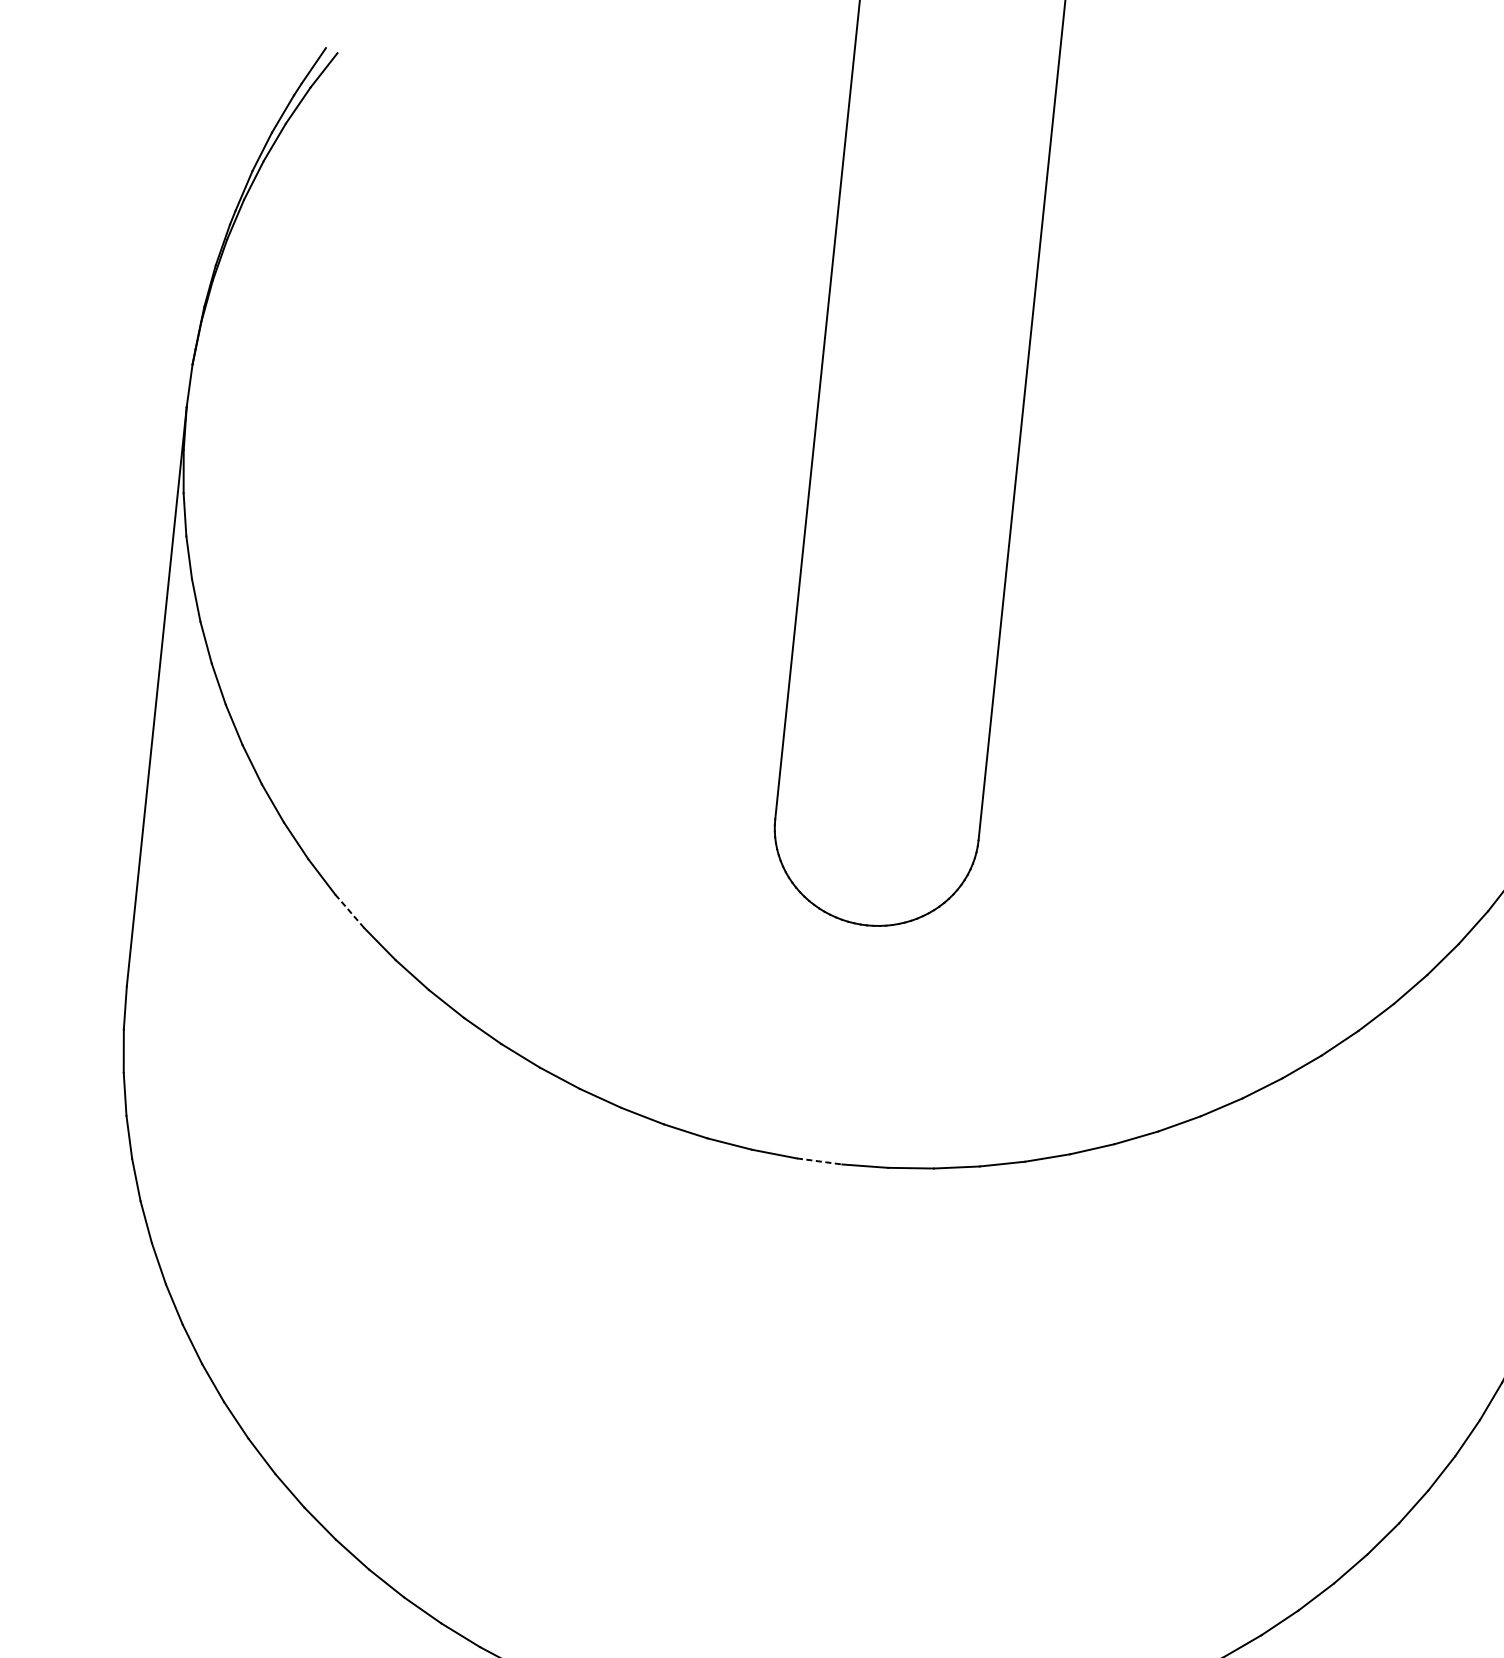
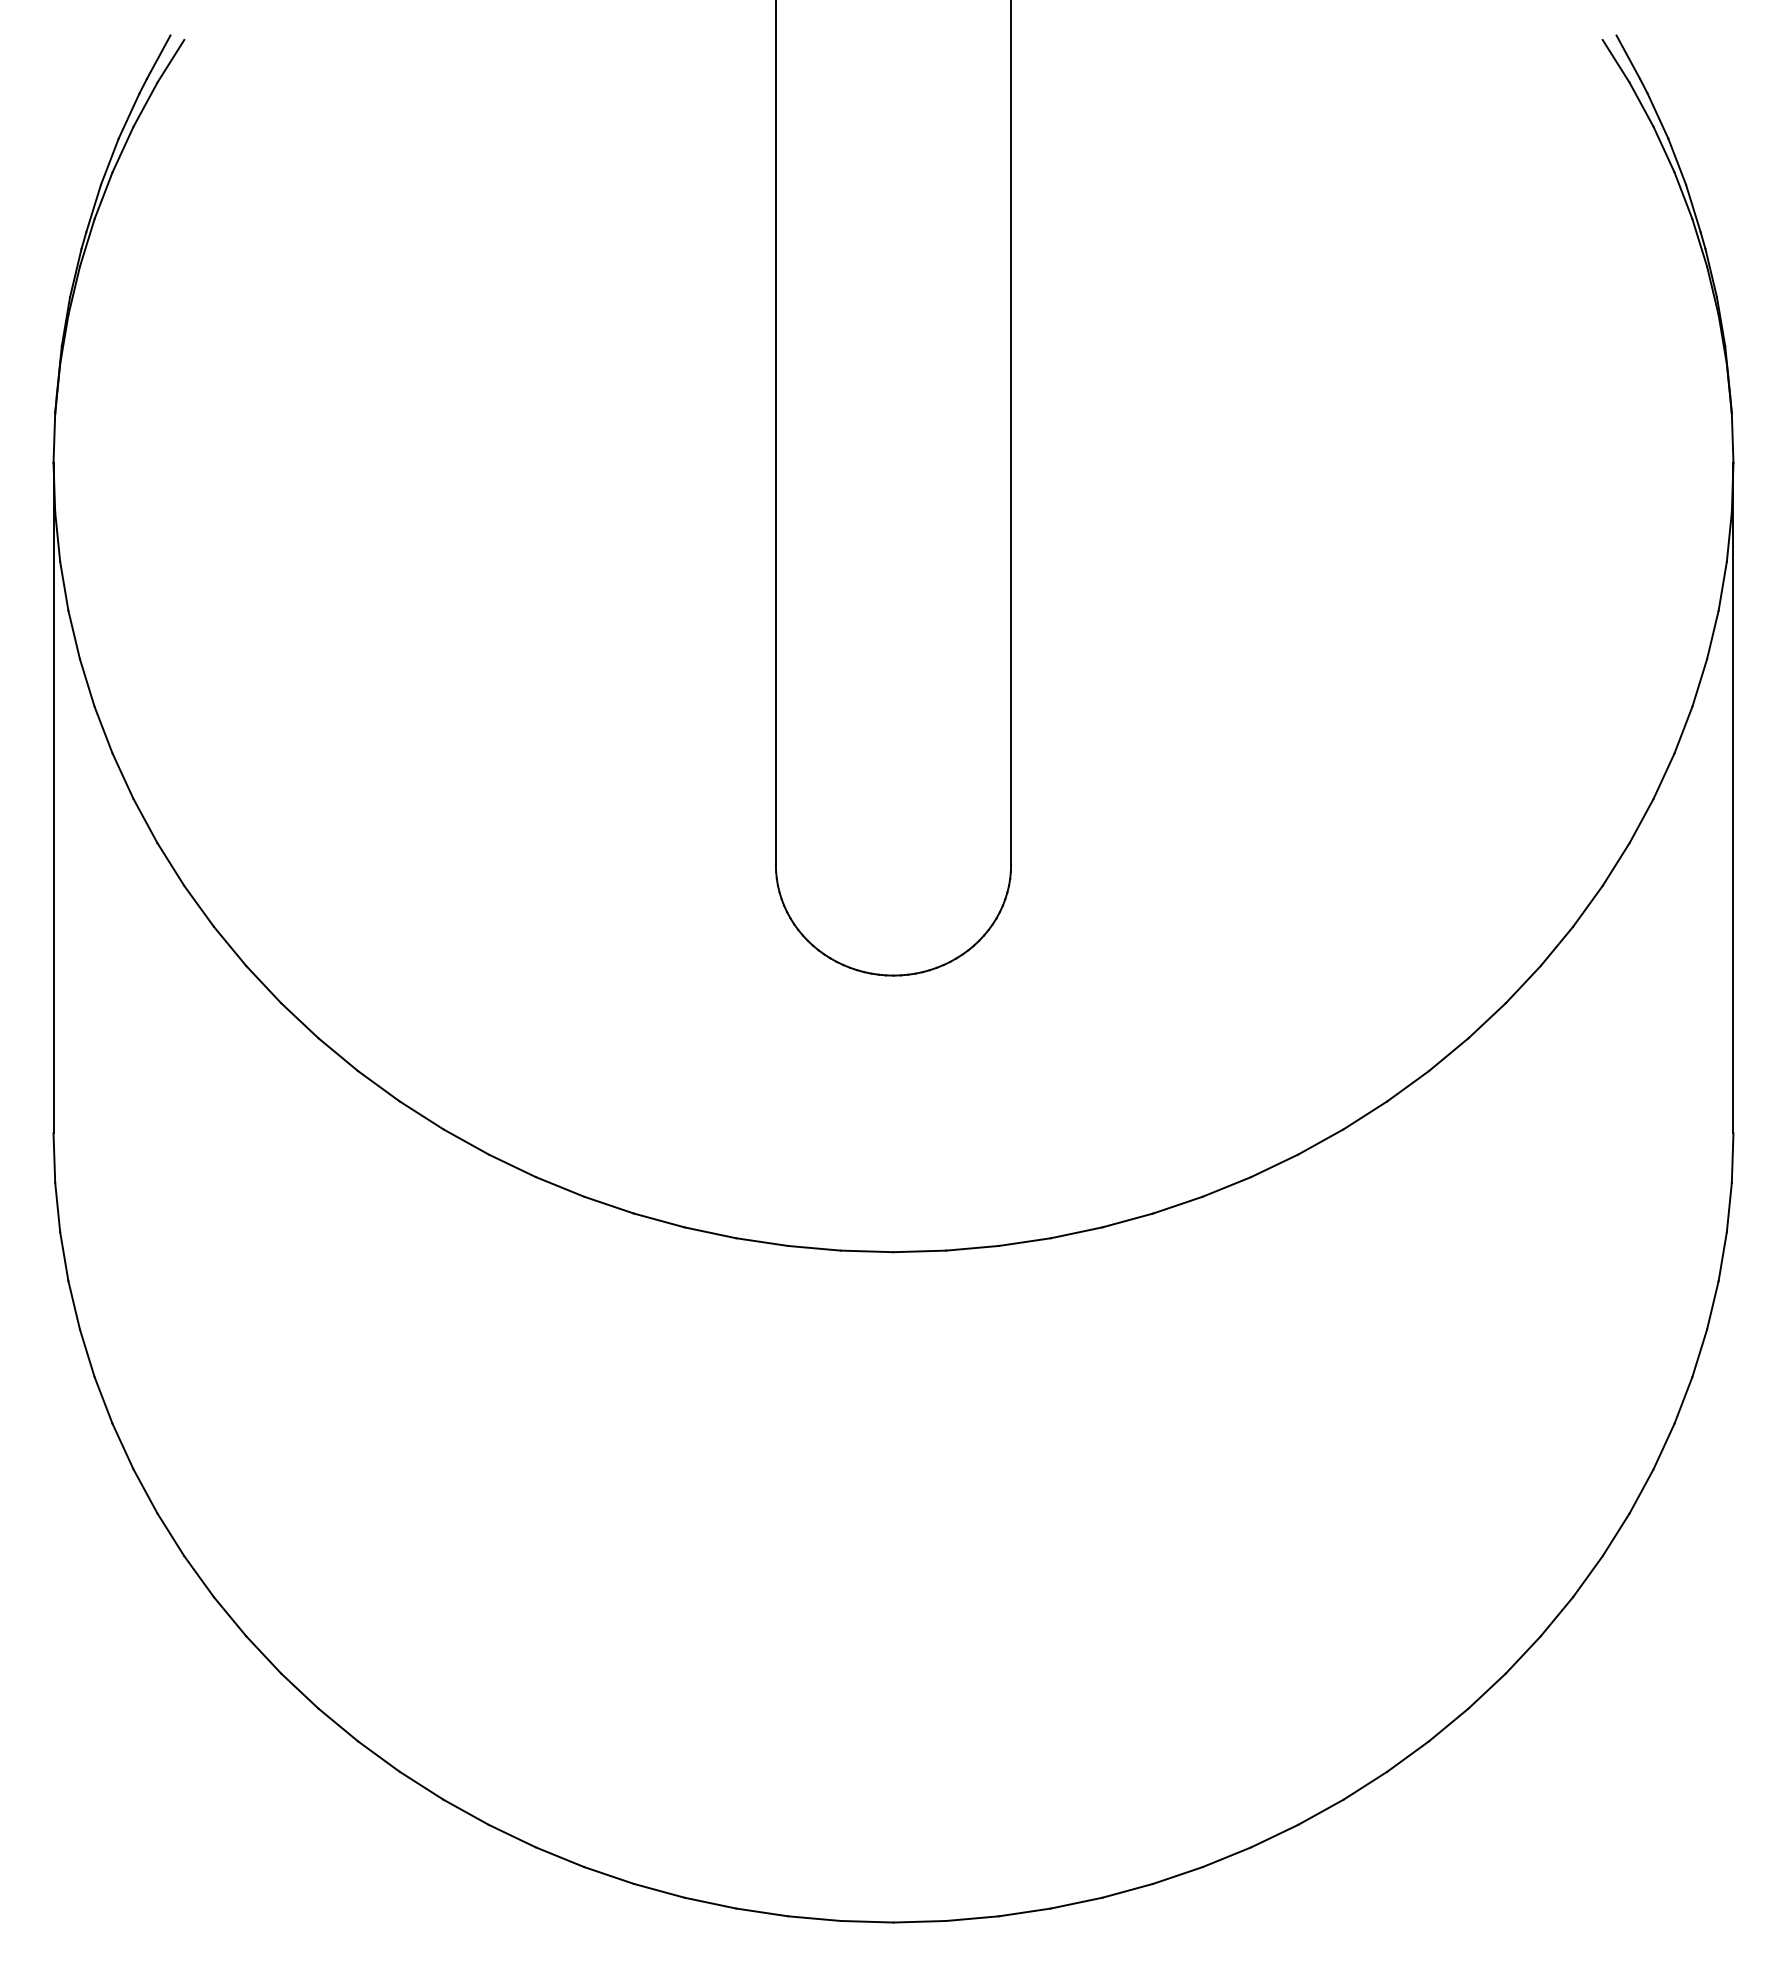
line: (349, 911) -> (299, 1020), dashed -> solid
line: (819, 1161) -> (867, 1251), dashed -> solid

